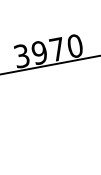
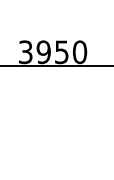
text: (57, 49) -> (61, 52), 3970 -> 3950

